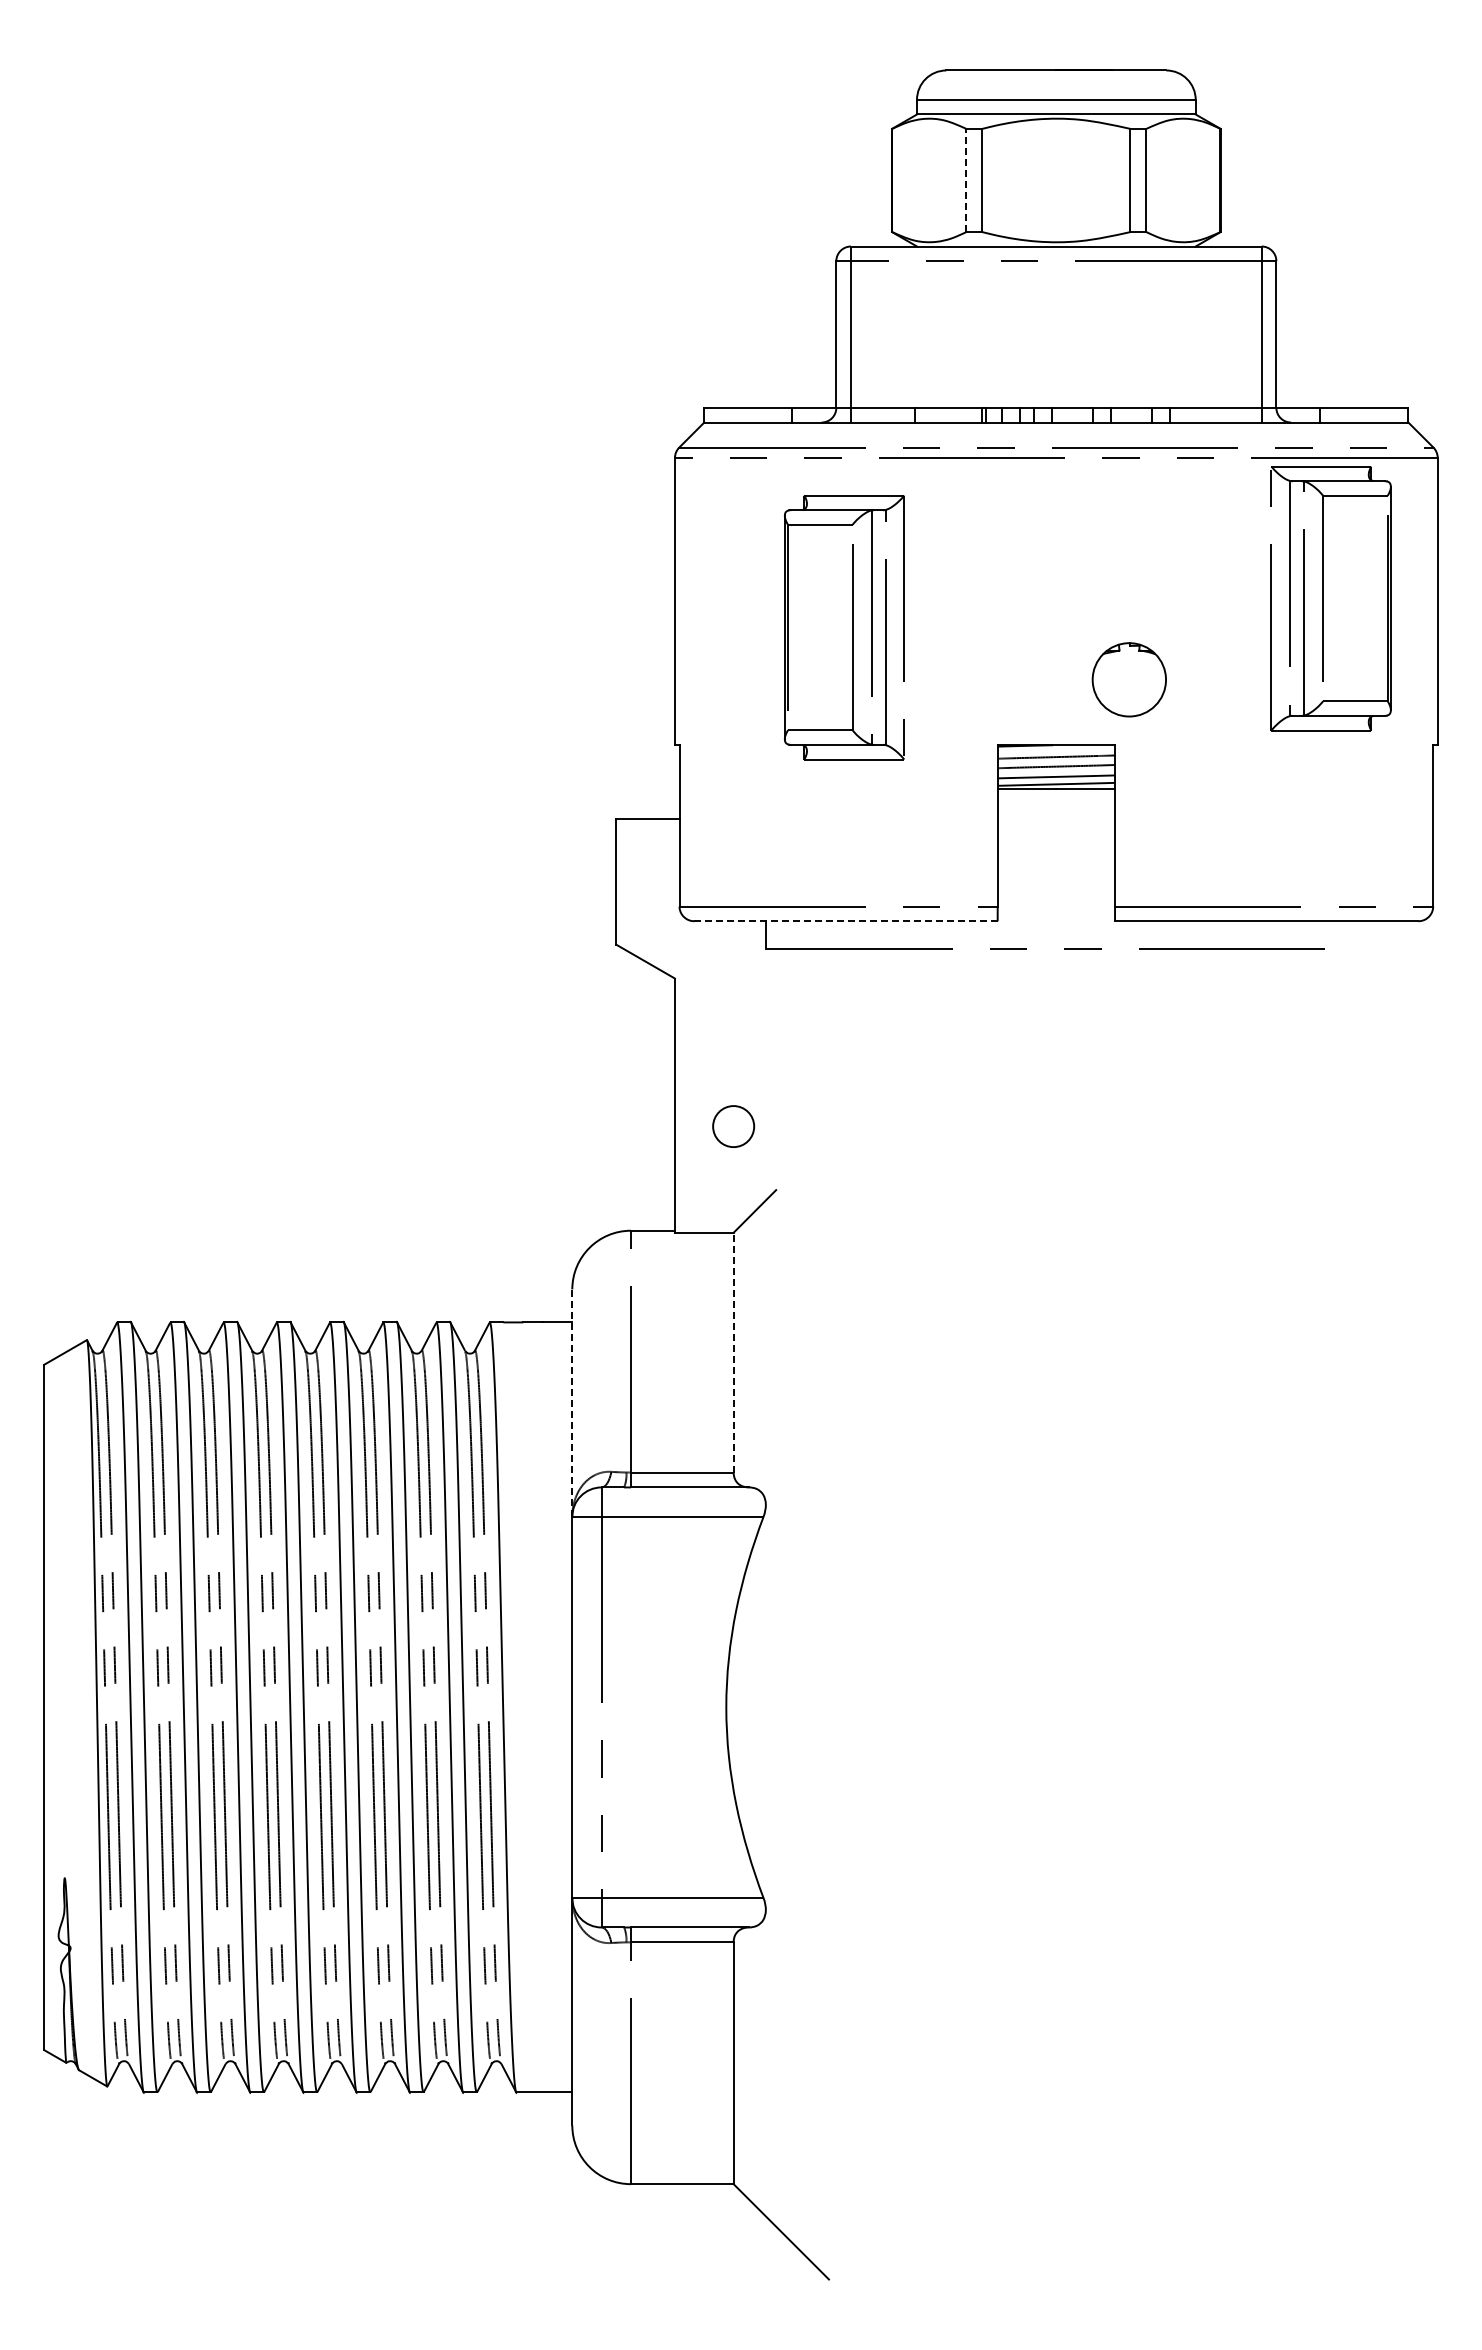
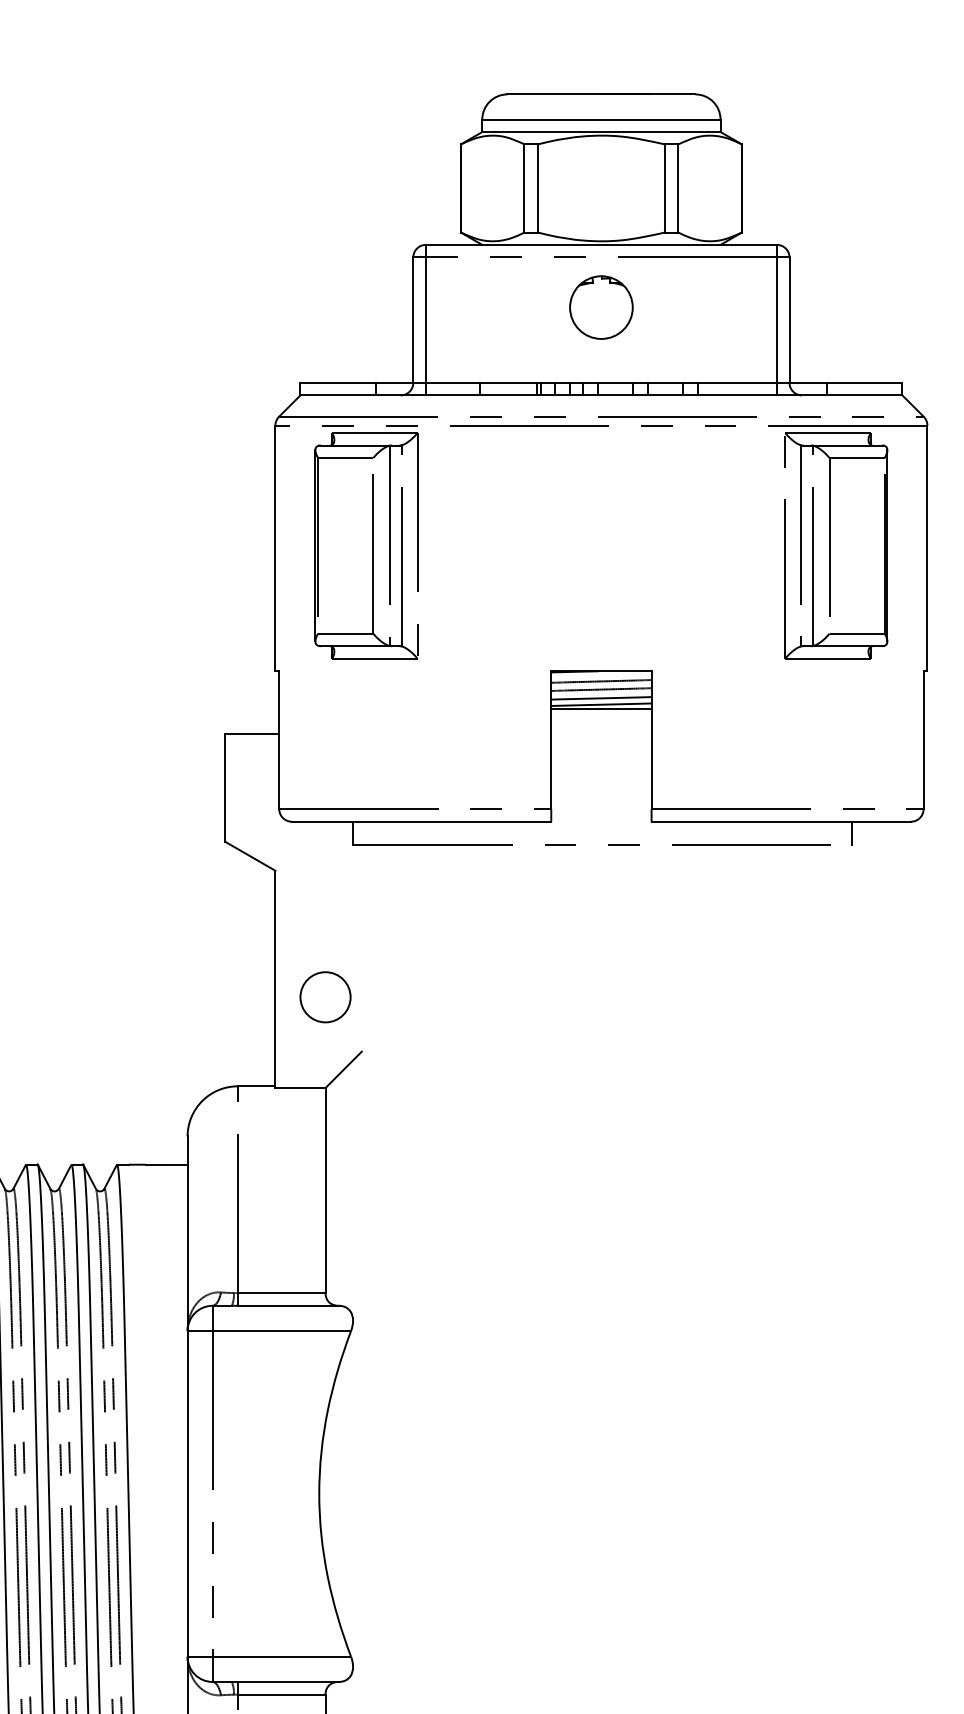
line: (966, 180) -> (524, 188), dashed -> solid
part: (852, 627) -> (373, 545), moved
part: (1128, 679) -> (600, 307), moved
line: (846, 921) -> (422, 821), dashed -> solid
line: (1349, 934) -> (852, 833), added
circle: (733, 1126) -> (325, 997), size x1.43
line: (733, 1352) -> (325, 1190), dashed -> solid
line: (572, 1403) -> (187, 1234), dashed -> solid

